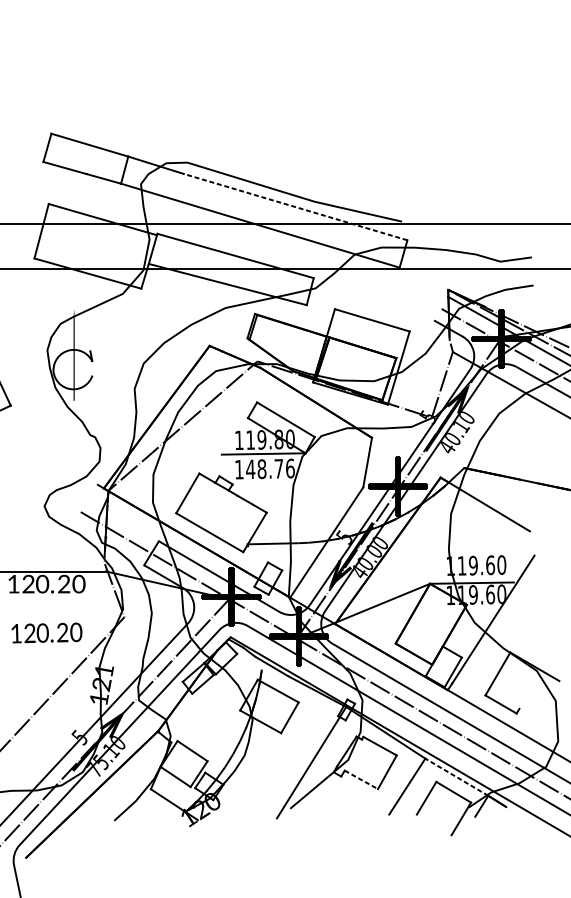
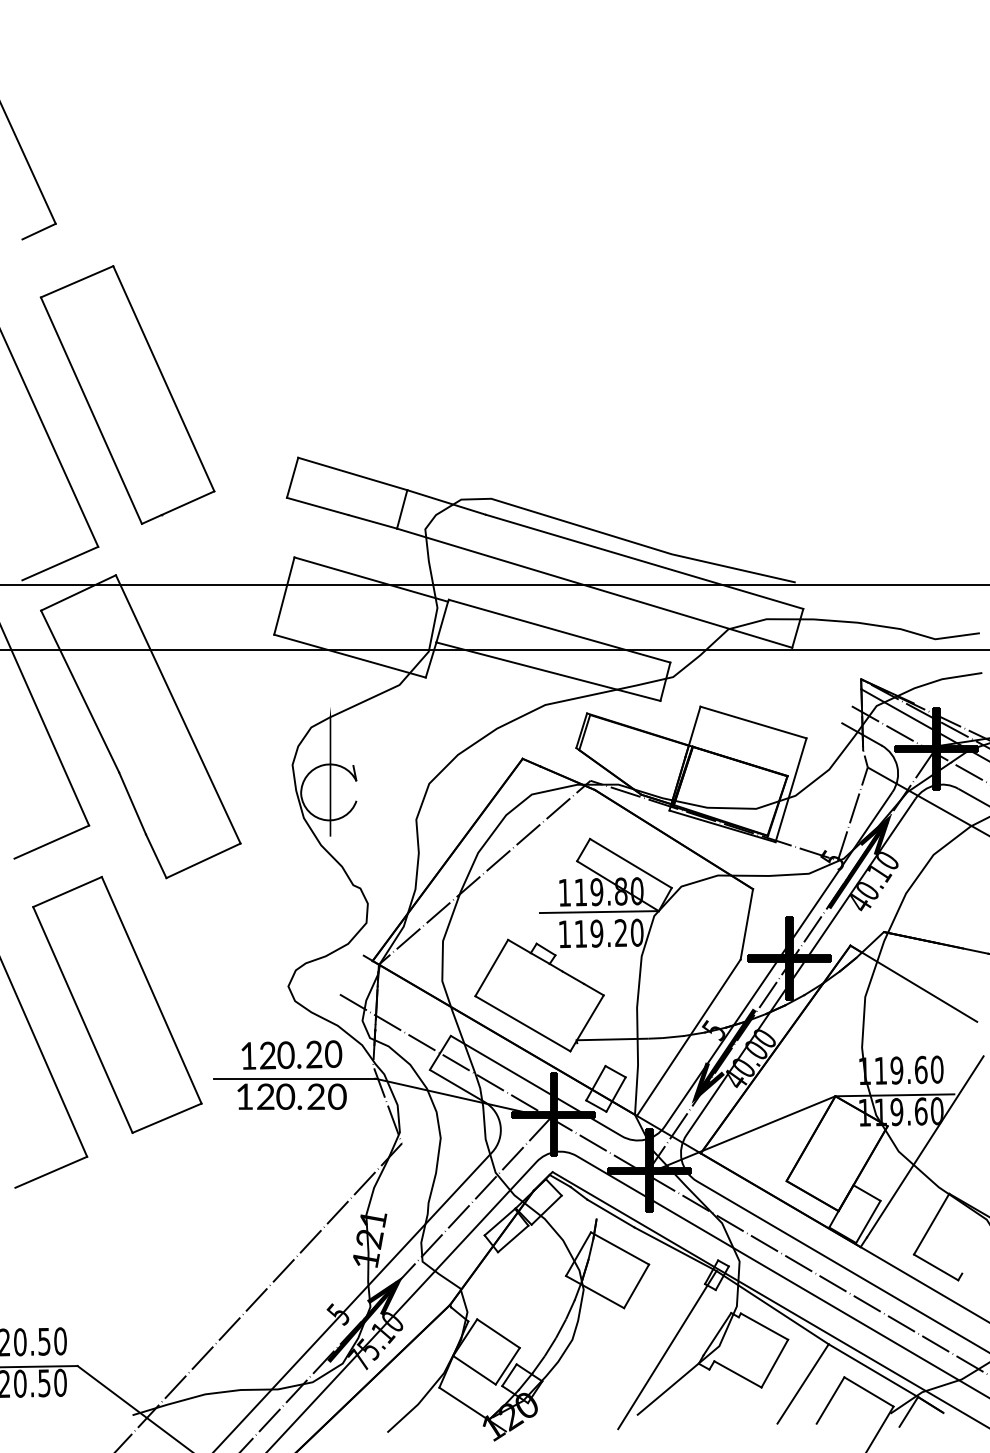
line: (295, 206) -> (644, 561), dashed -> solid
text: (270, 468) -> (608, 932), 148.76 -> 119.20
text: (46, 632) -> (291, 1054), moved
line: (456, 777) -> (873, 1370), dashed -> solid
line: (361, 779) -> (737, 1374), dashed -> solid

